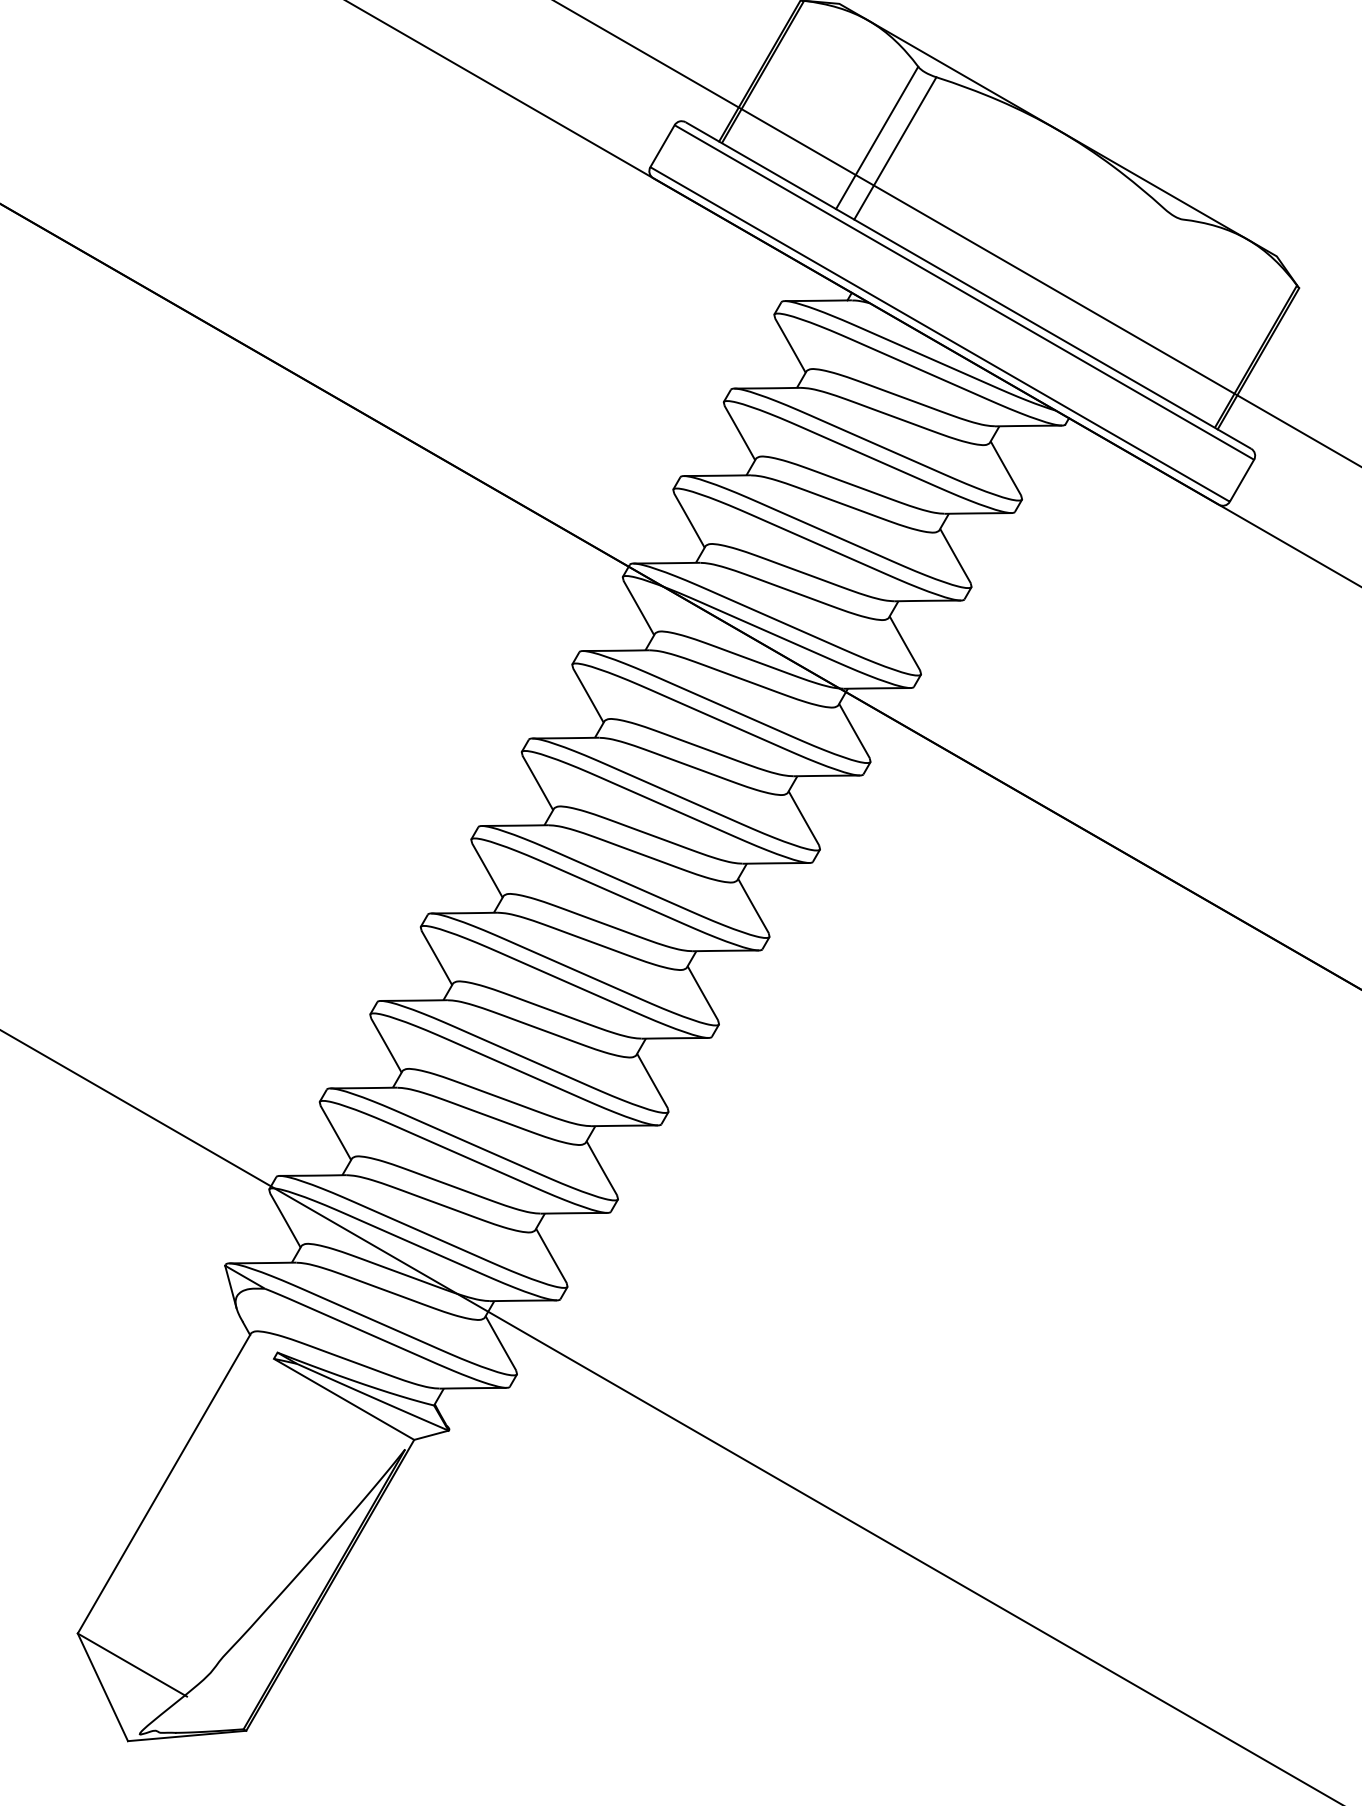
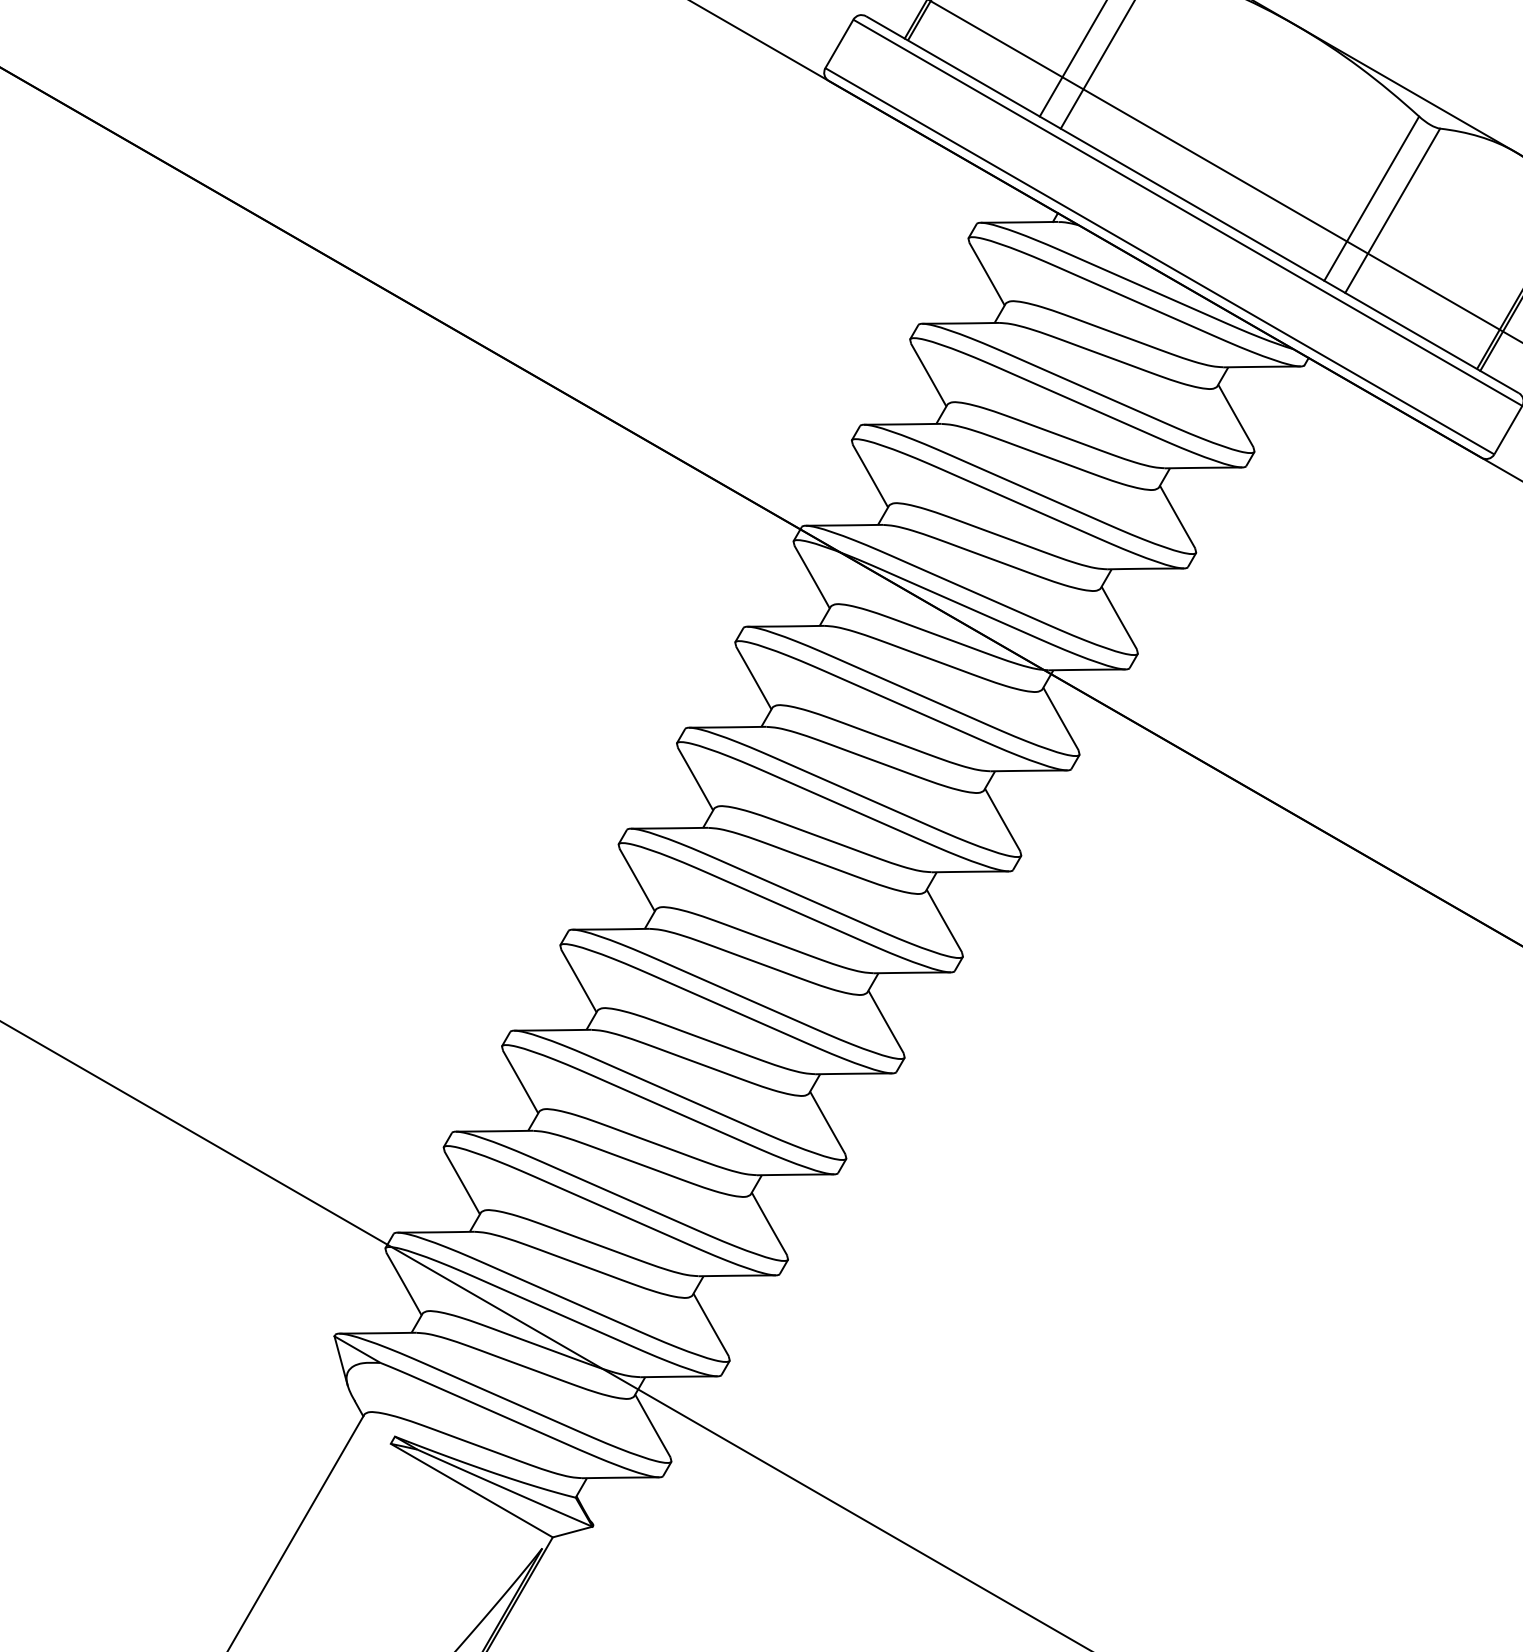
line: (1123, 280) -> (1371, 198), added
line: (1141, 290) -> (1392, 210), added

